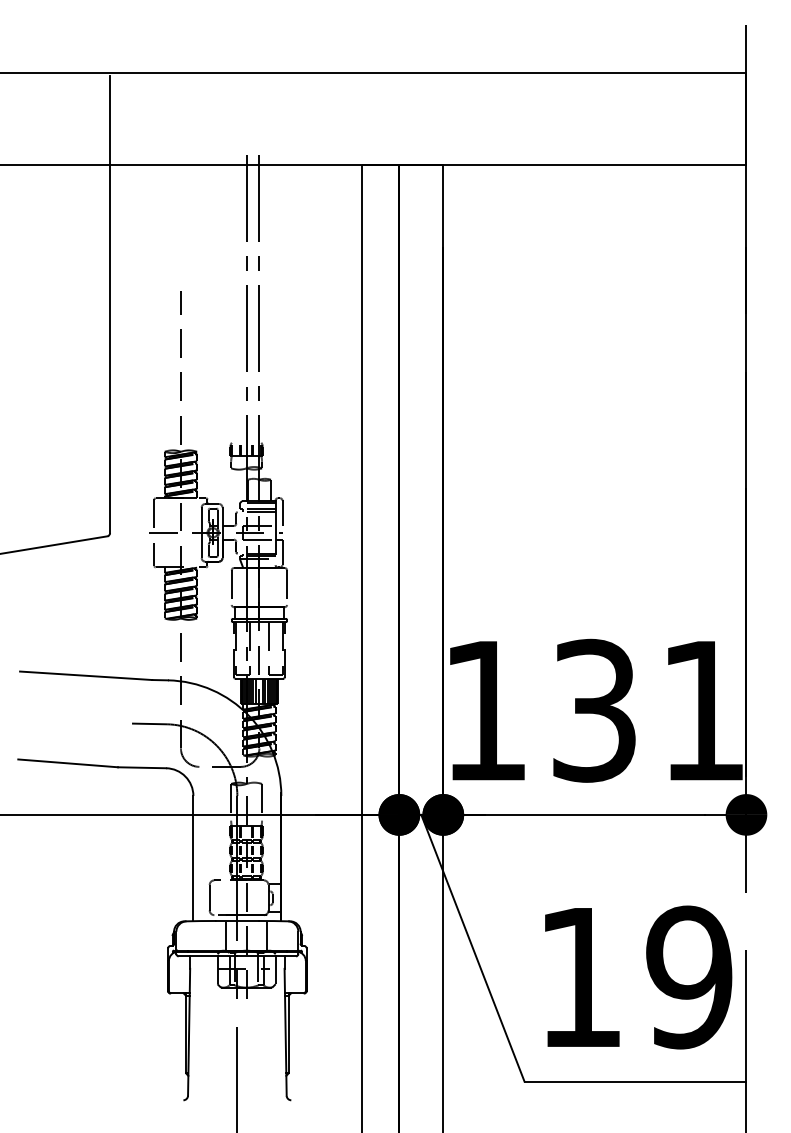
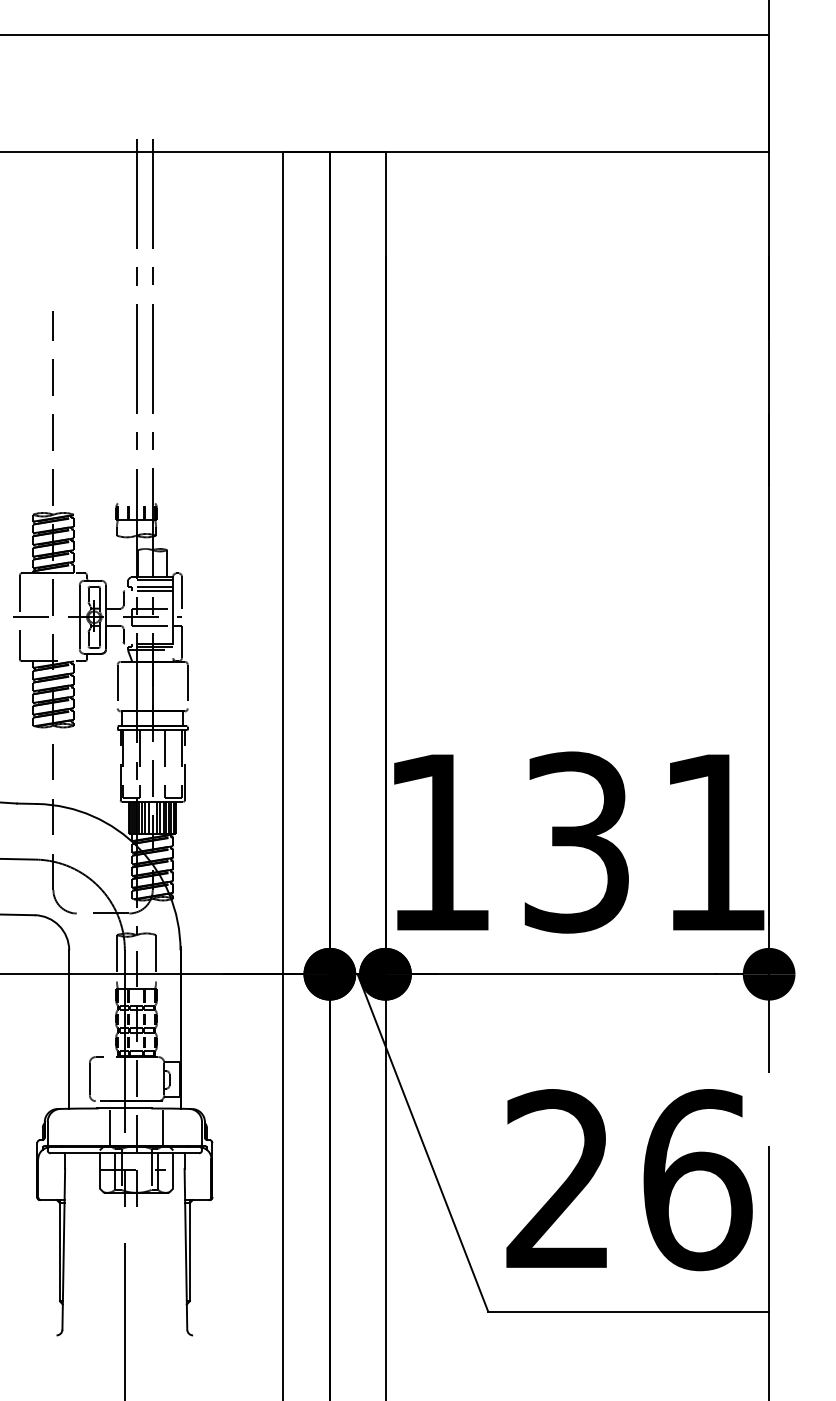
text: (635, 977) -> (628, 1180), 19 -> 26

